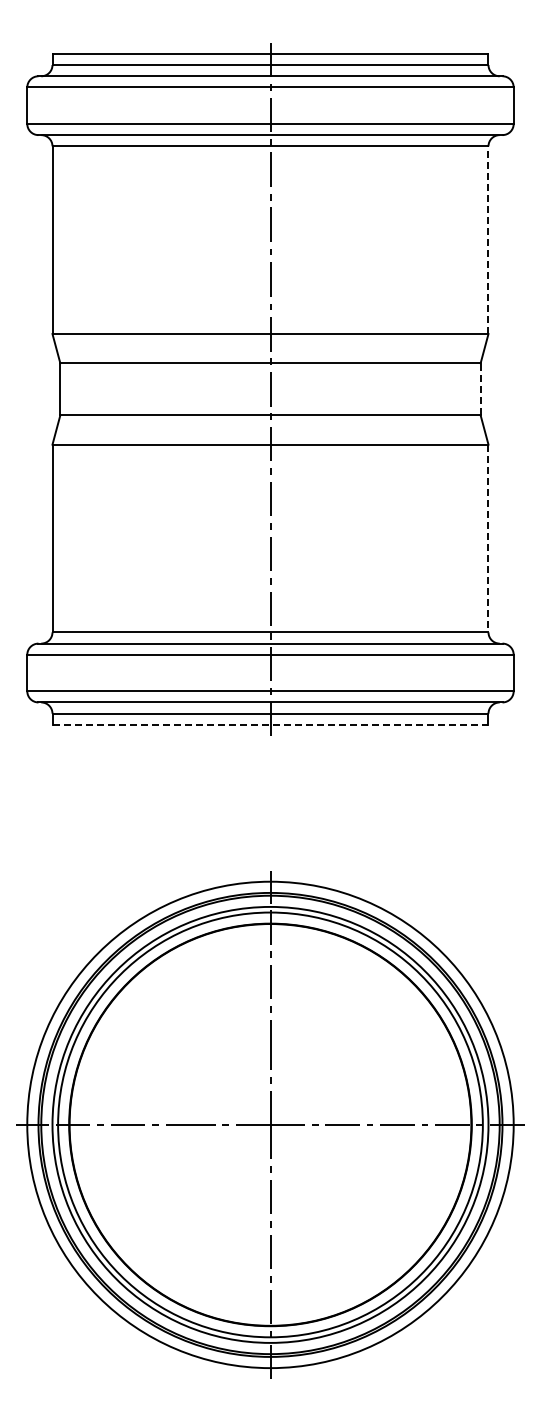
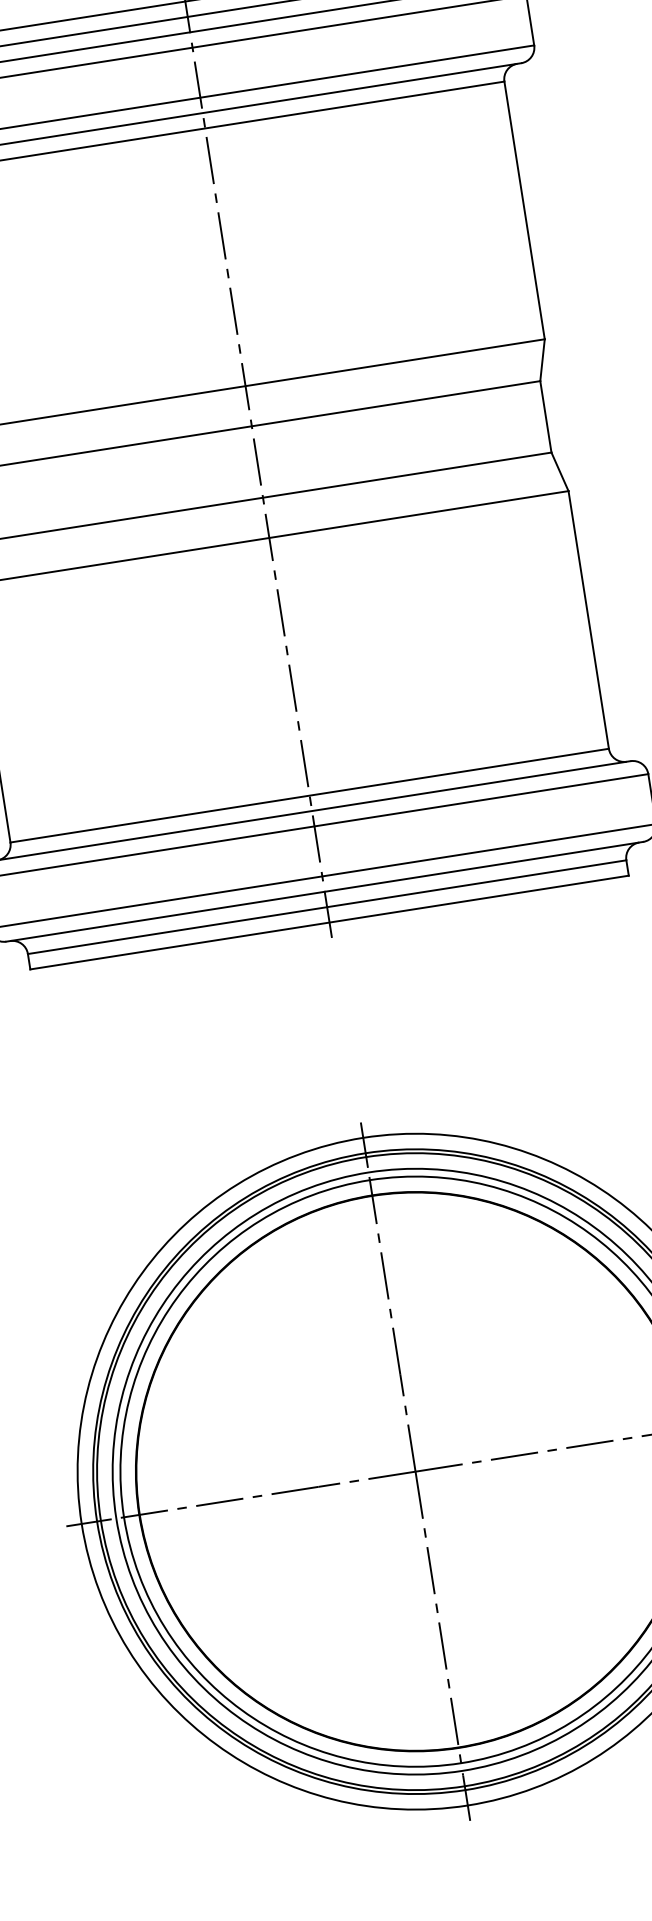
line: (488, 240) -> (524, 210), dashed -> solid
line: (480, 388) -> (545, 415), dashed -> solid
line: (488, 538) -> (588, 619), dashed -> solid
line: (270, 724) -> (329, 922), dashed -> solid

